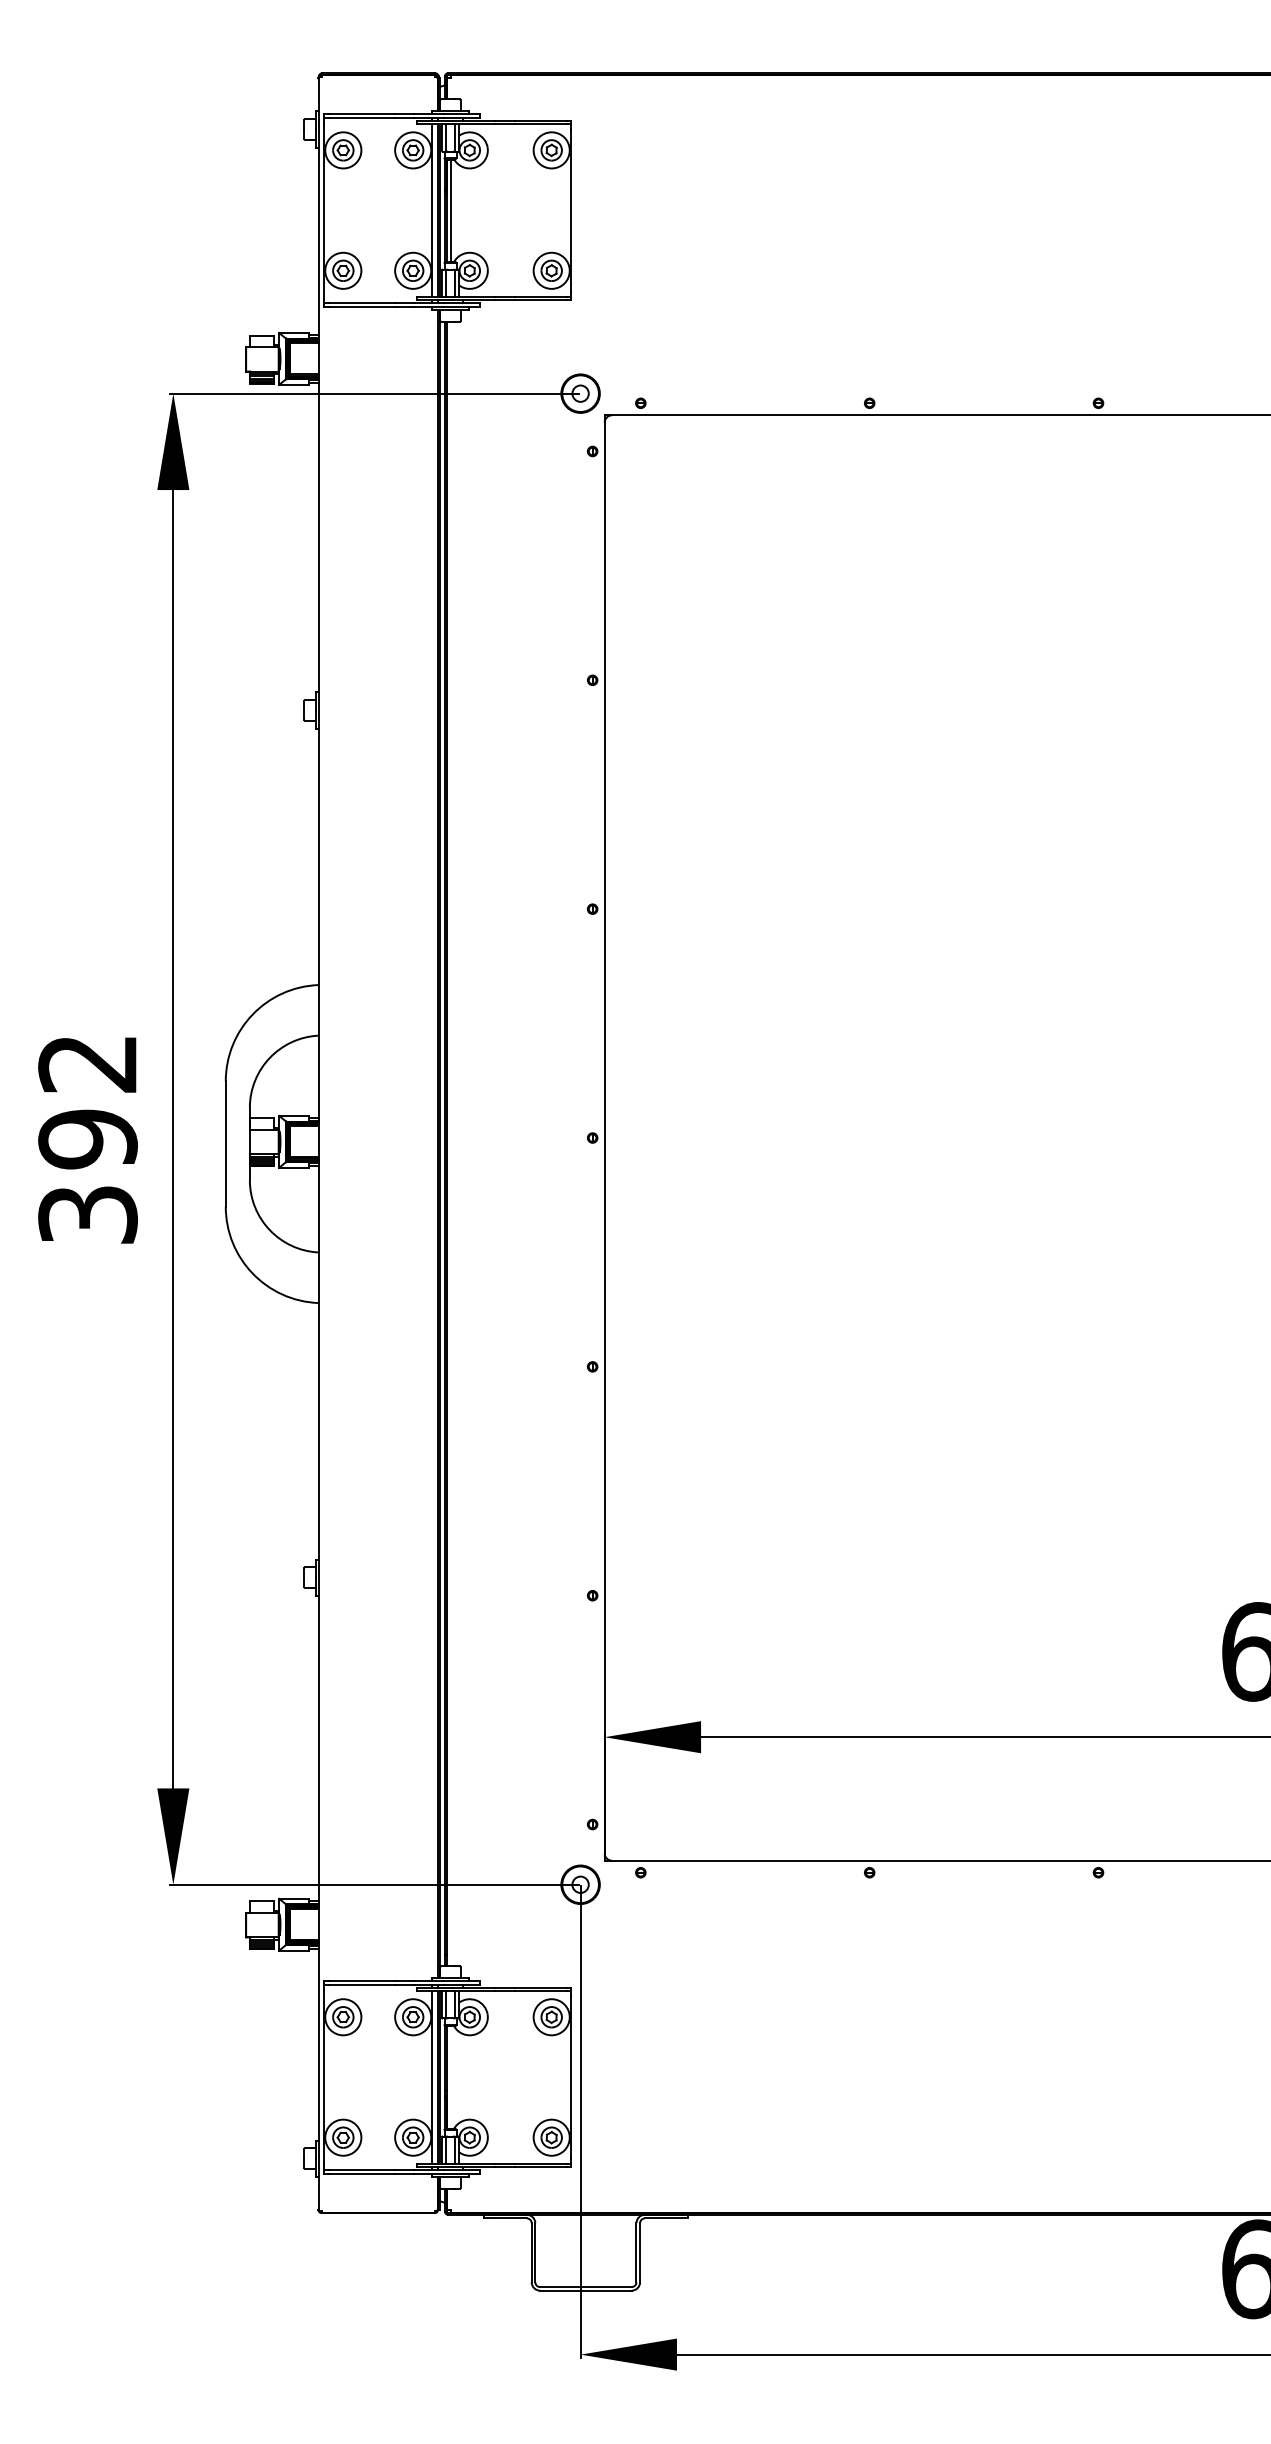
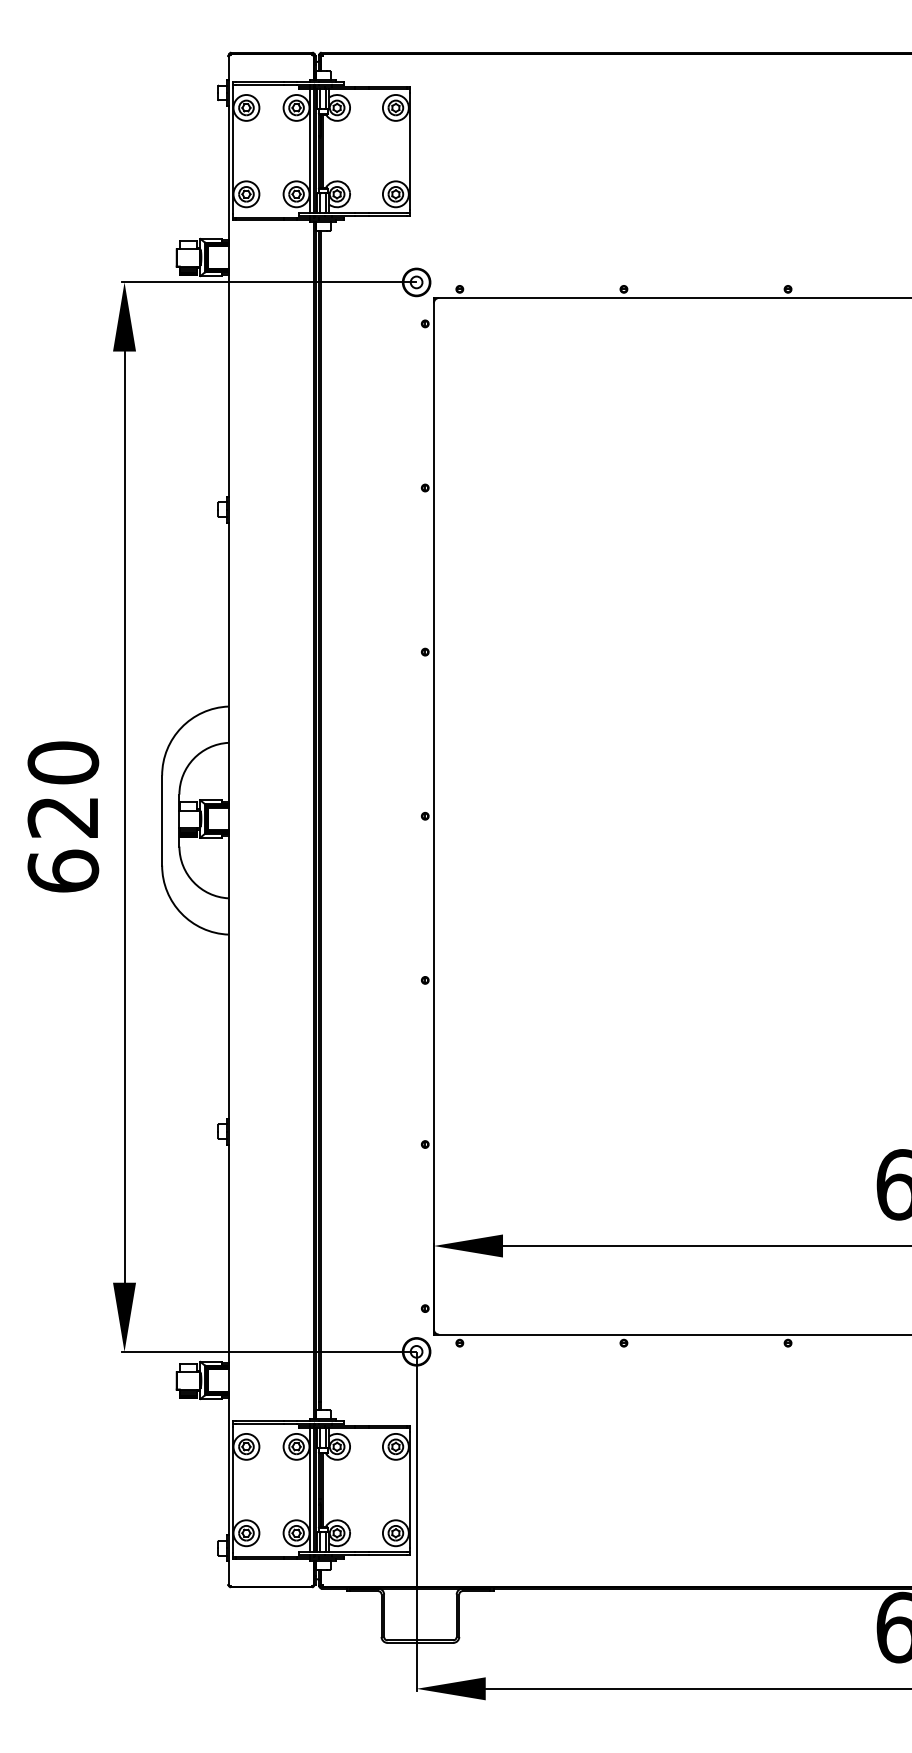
text: (87, 1138) -> (62, 816), 392 -> 620
line: (450, 2077) -> (323, 1490), added

